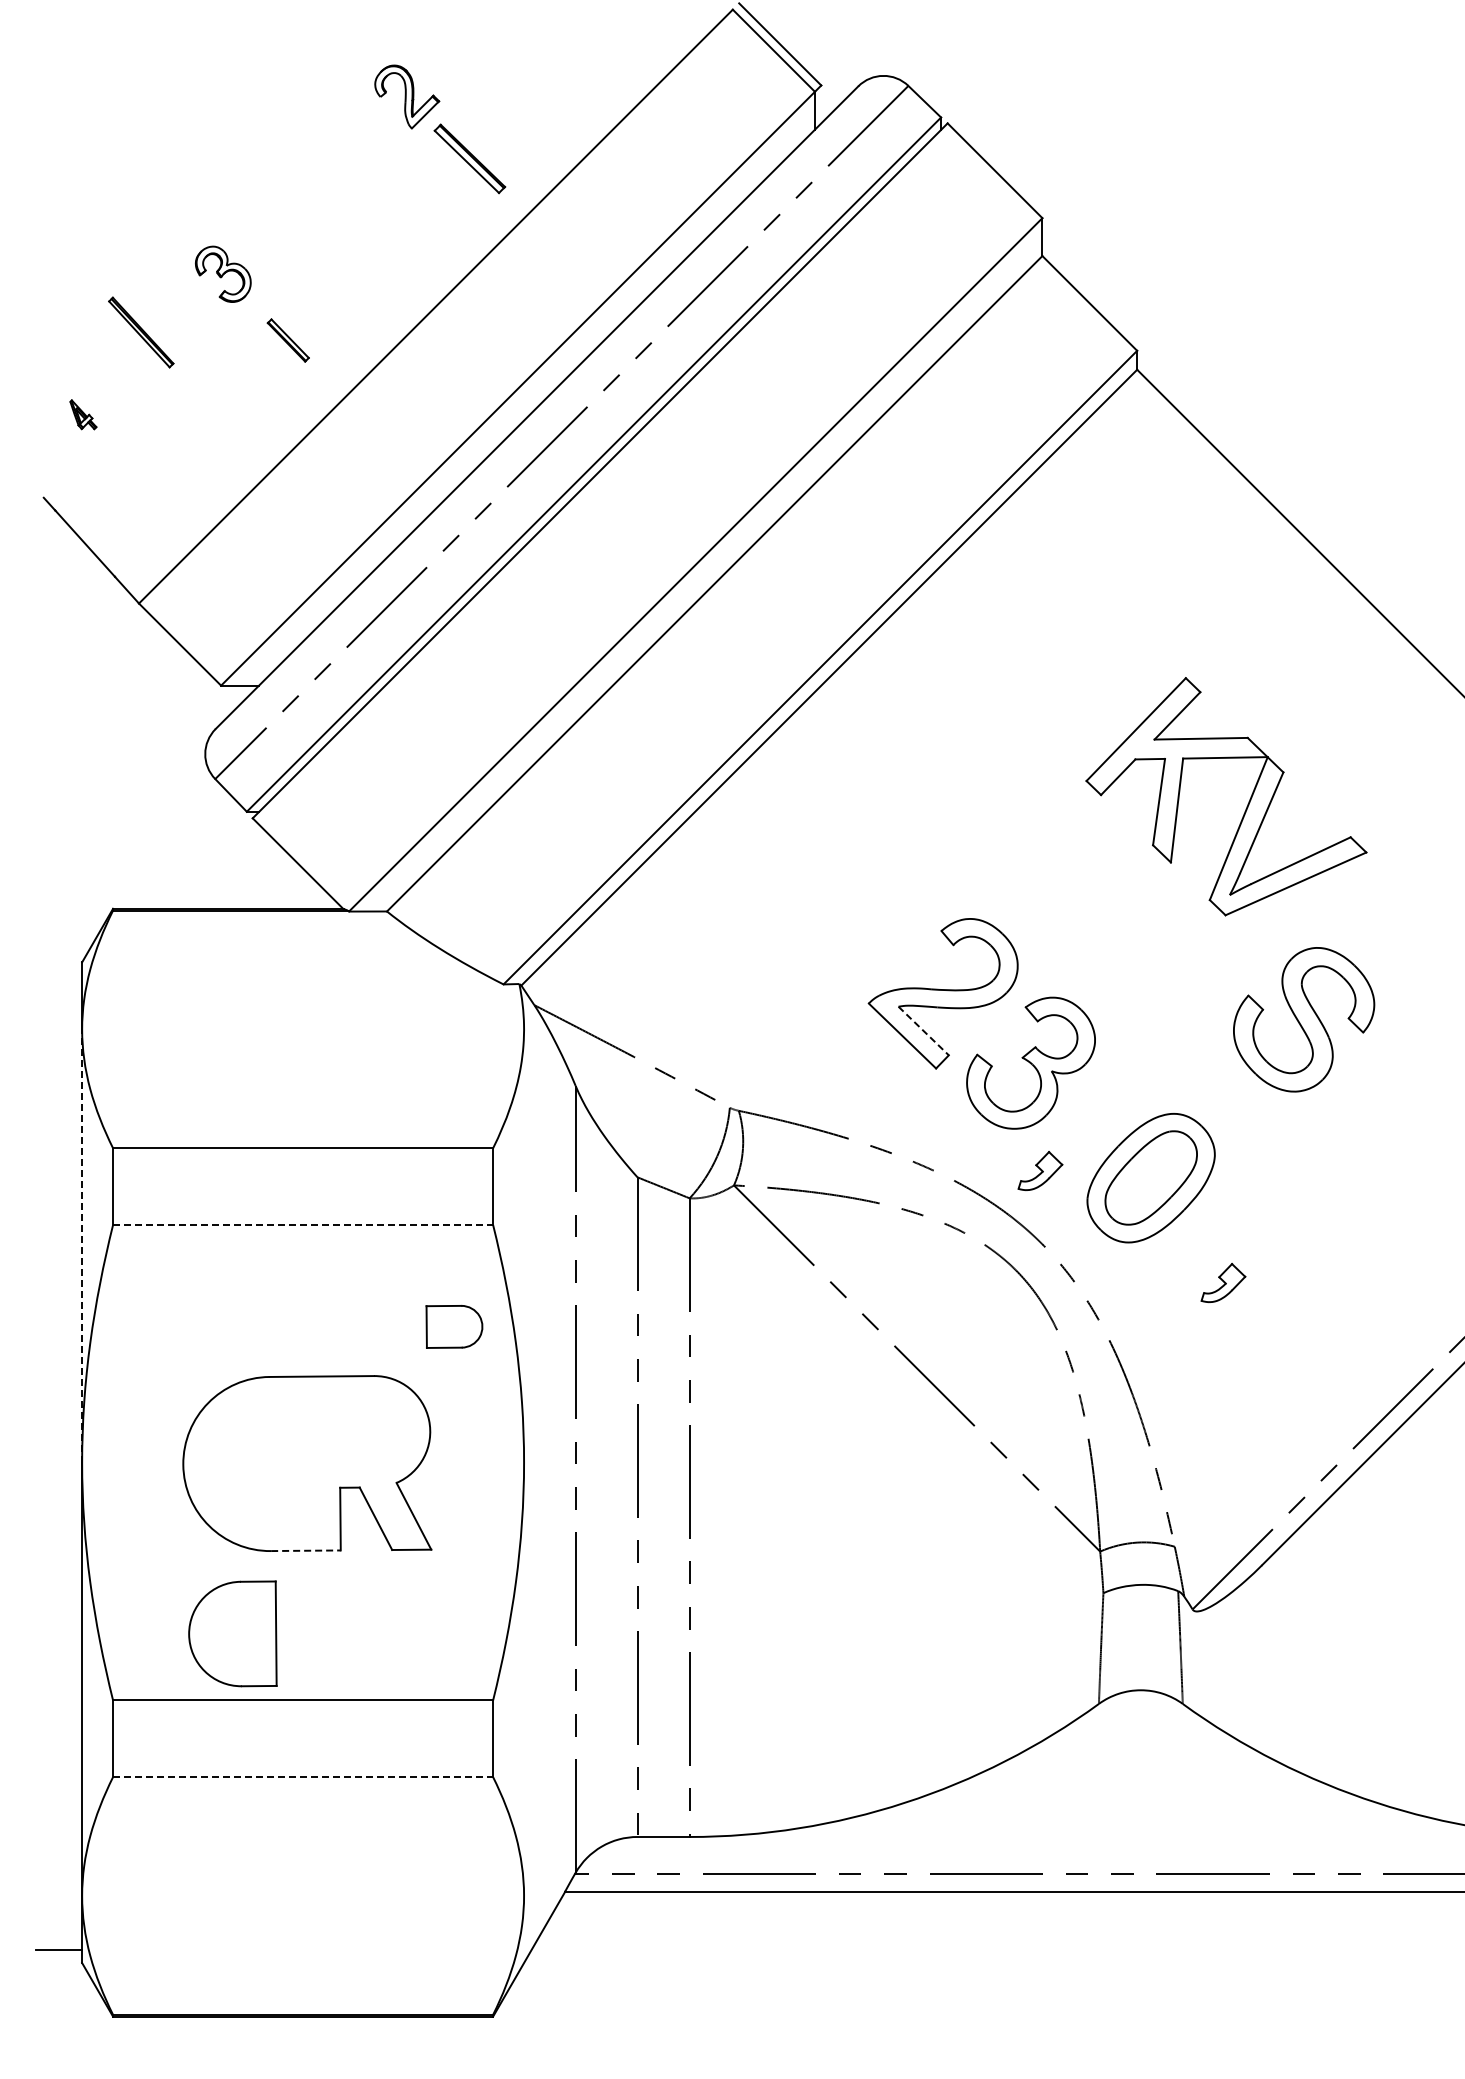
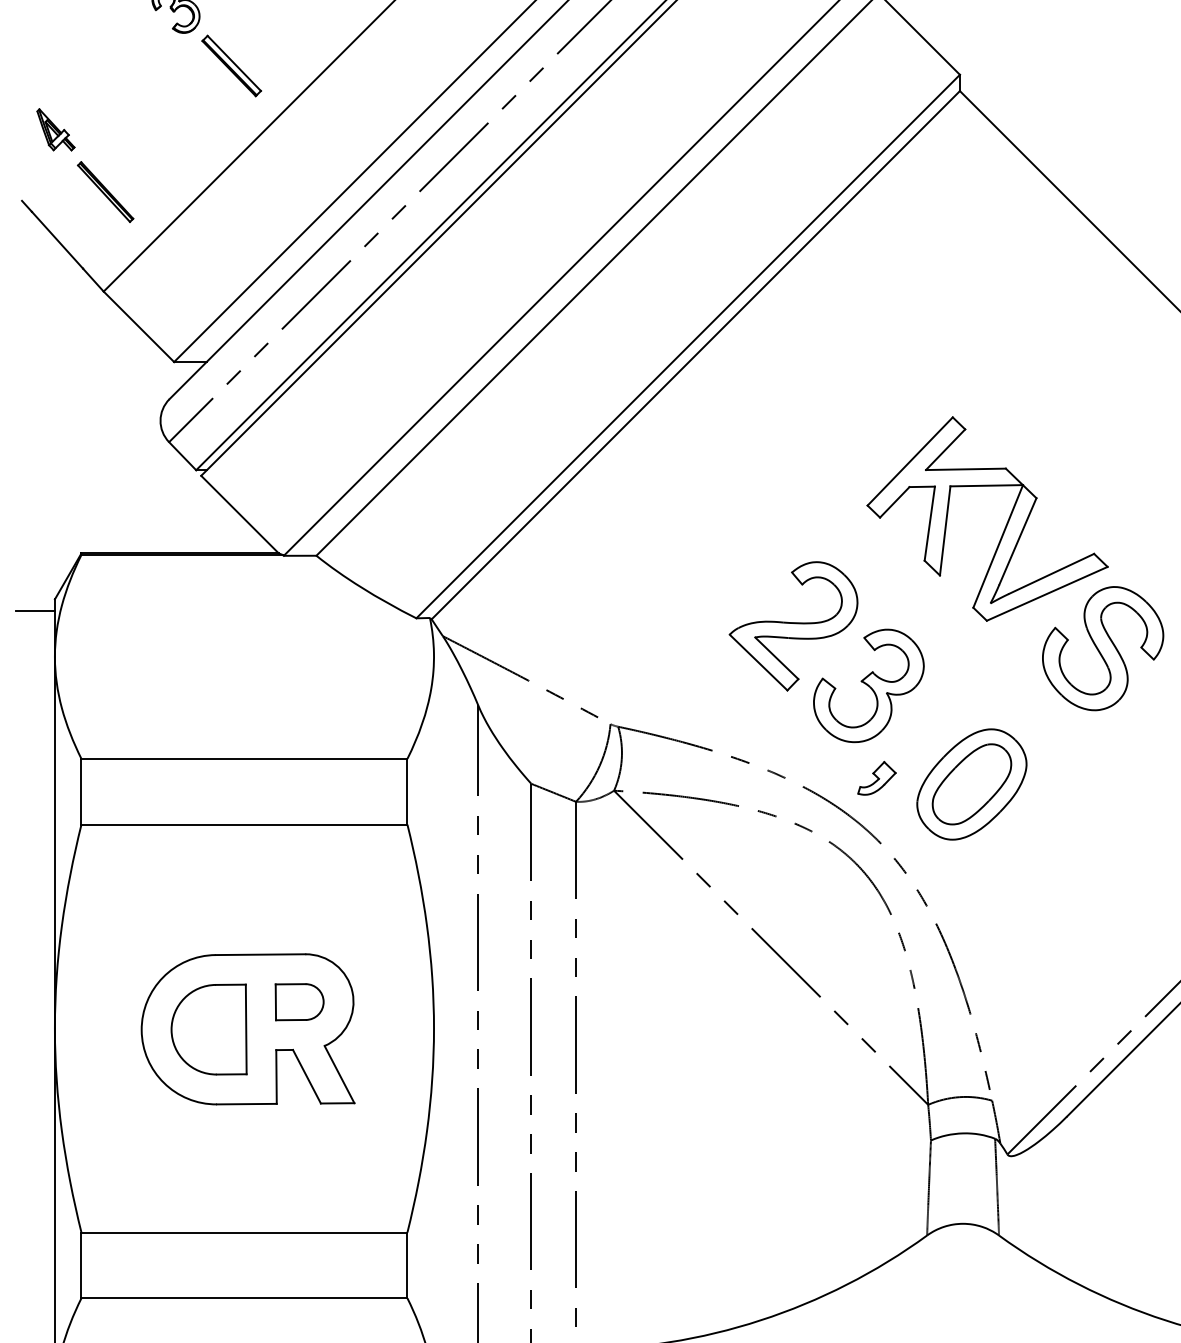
part: (141, 332) -> (105, 192), moved
part: (288, 340) -> (231, 65), size x1.67
part: (83, 414) -> (56, 129), size x1.67
part: (1246, 806) -> (1004, 527), moved
line: (59, 975) -> (35, 610), added
line: (923, 1031) -> (776, 658), dashed -> solid
line: (303, 1224) -> (244, 824), dashed -> solid
line: (82, 1246) -> (55, 843), dashed -> solid
part: (1223, 1282) -> (1033, 874), removed
part: (454, 1326) -> (299, 1001), moved
line: (305, 1550) -> (246, 1103), dashed -> solid
part: (232, 1633) -> (208, 1029), moved
line: (303, 1777) -> (244, 1298), dashed -> solid

